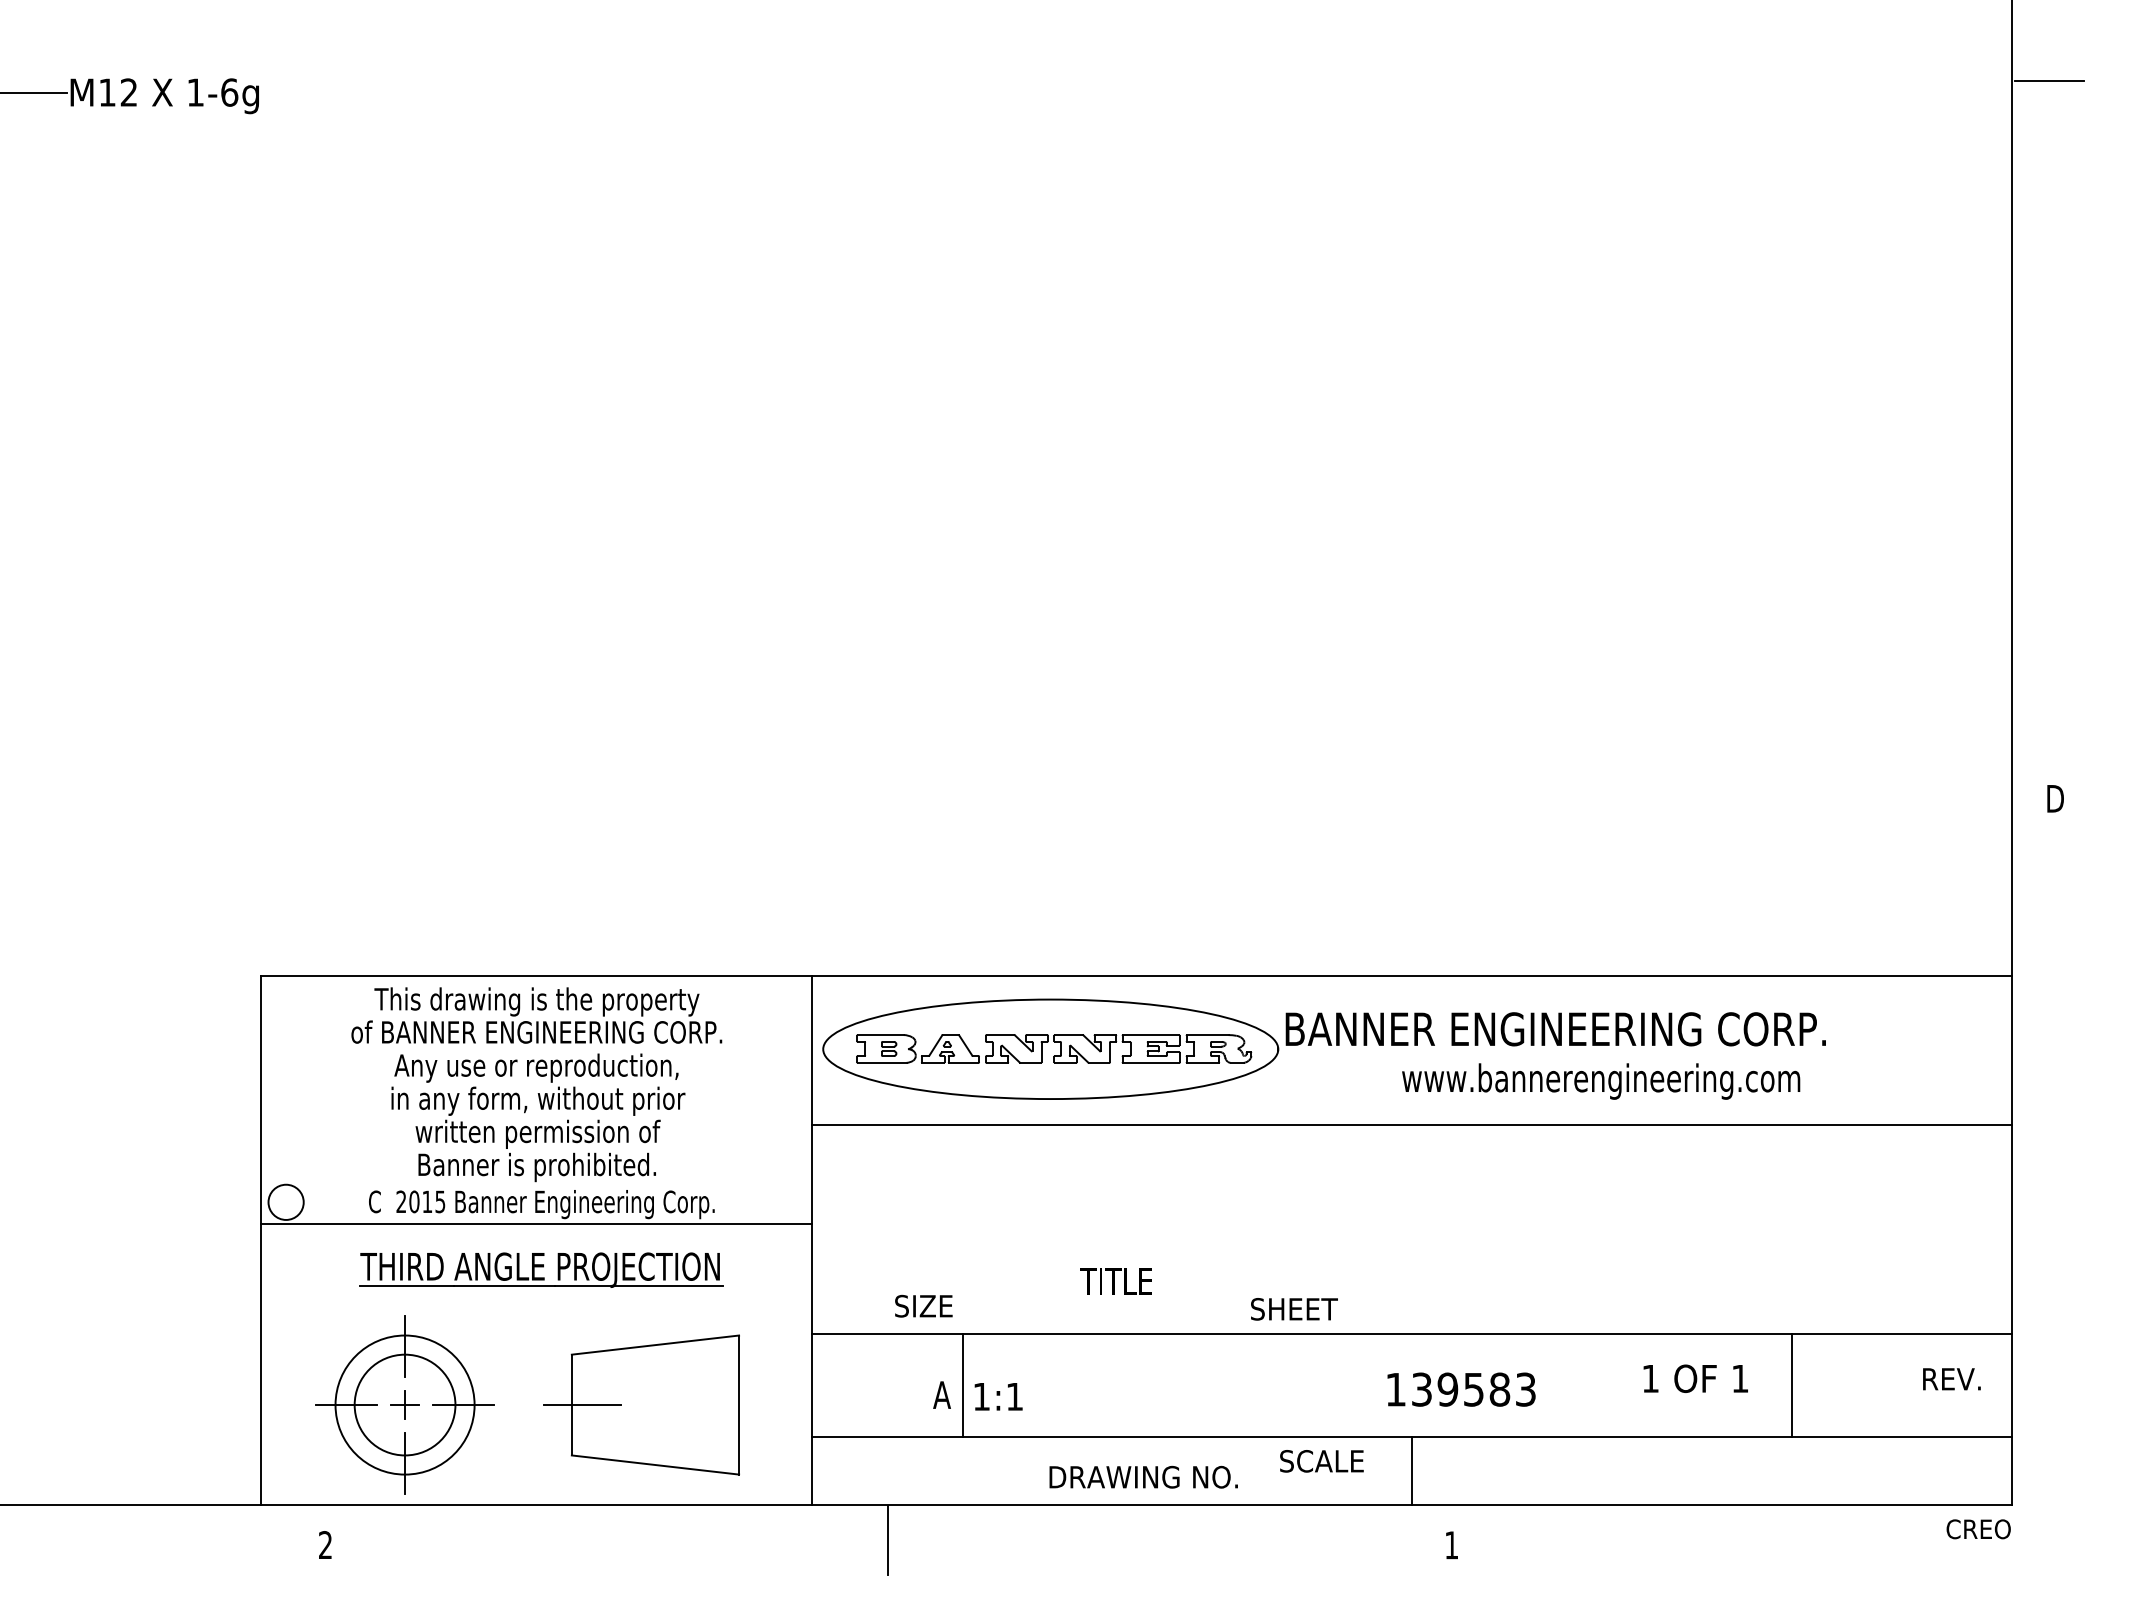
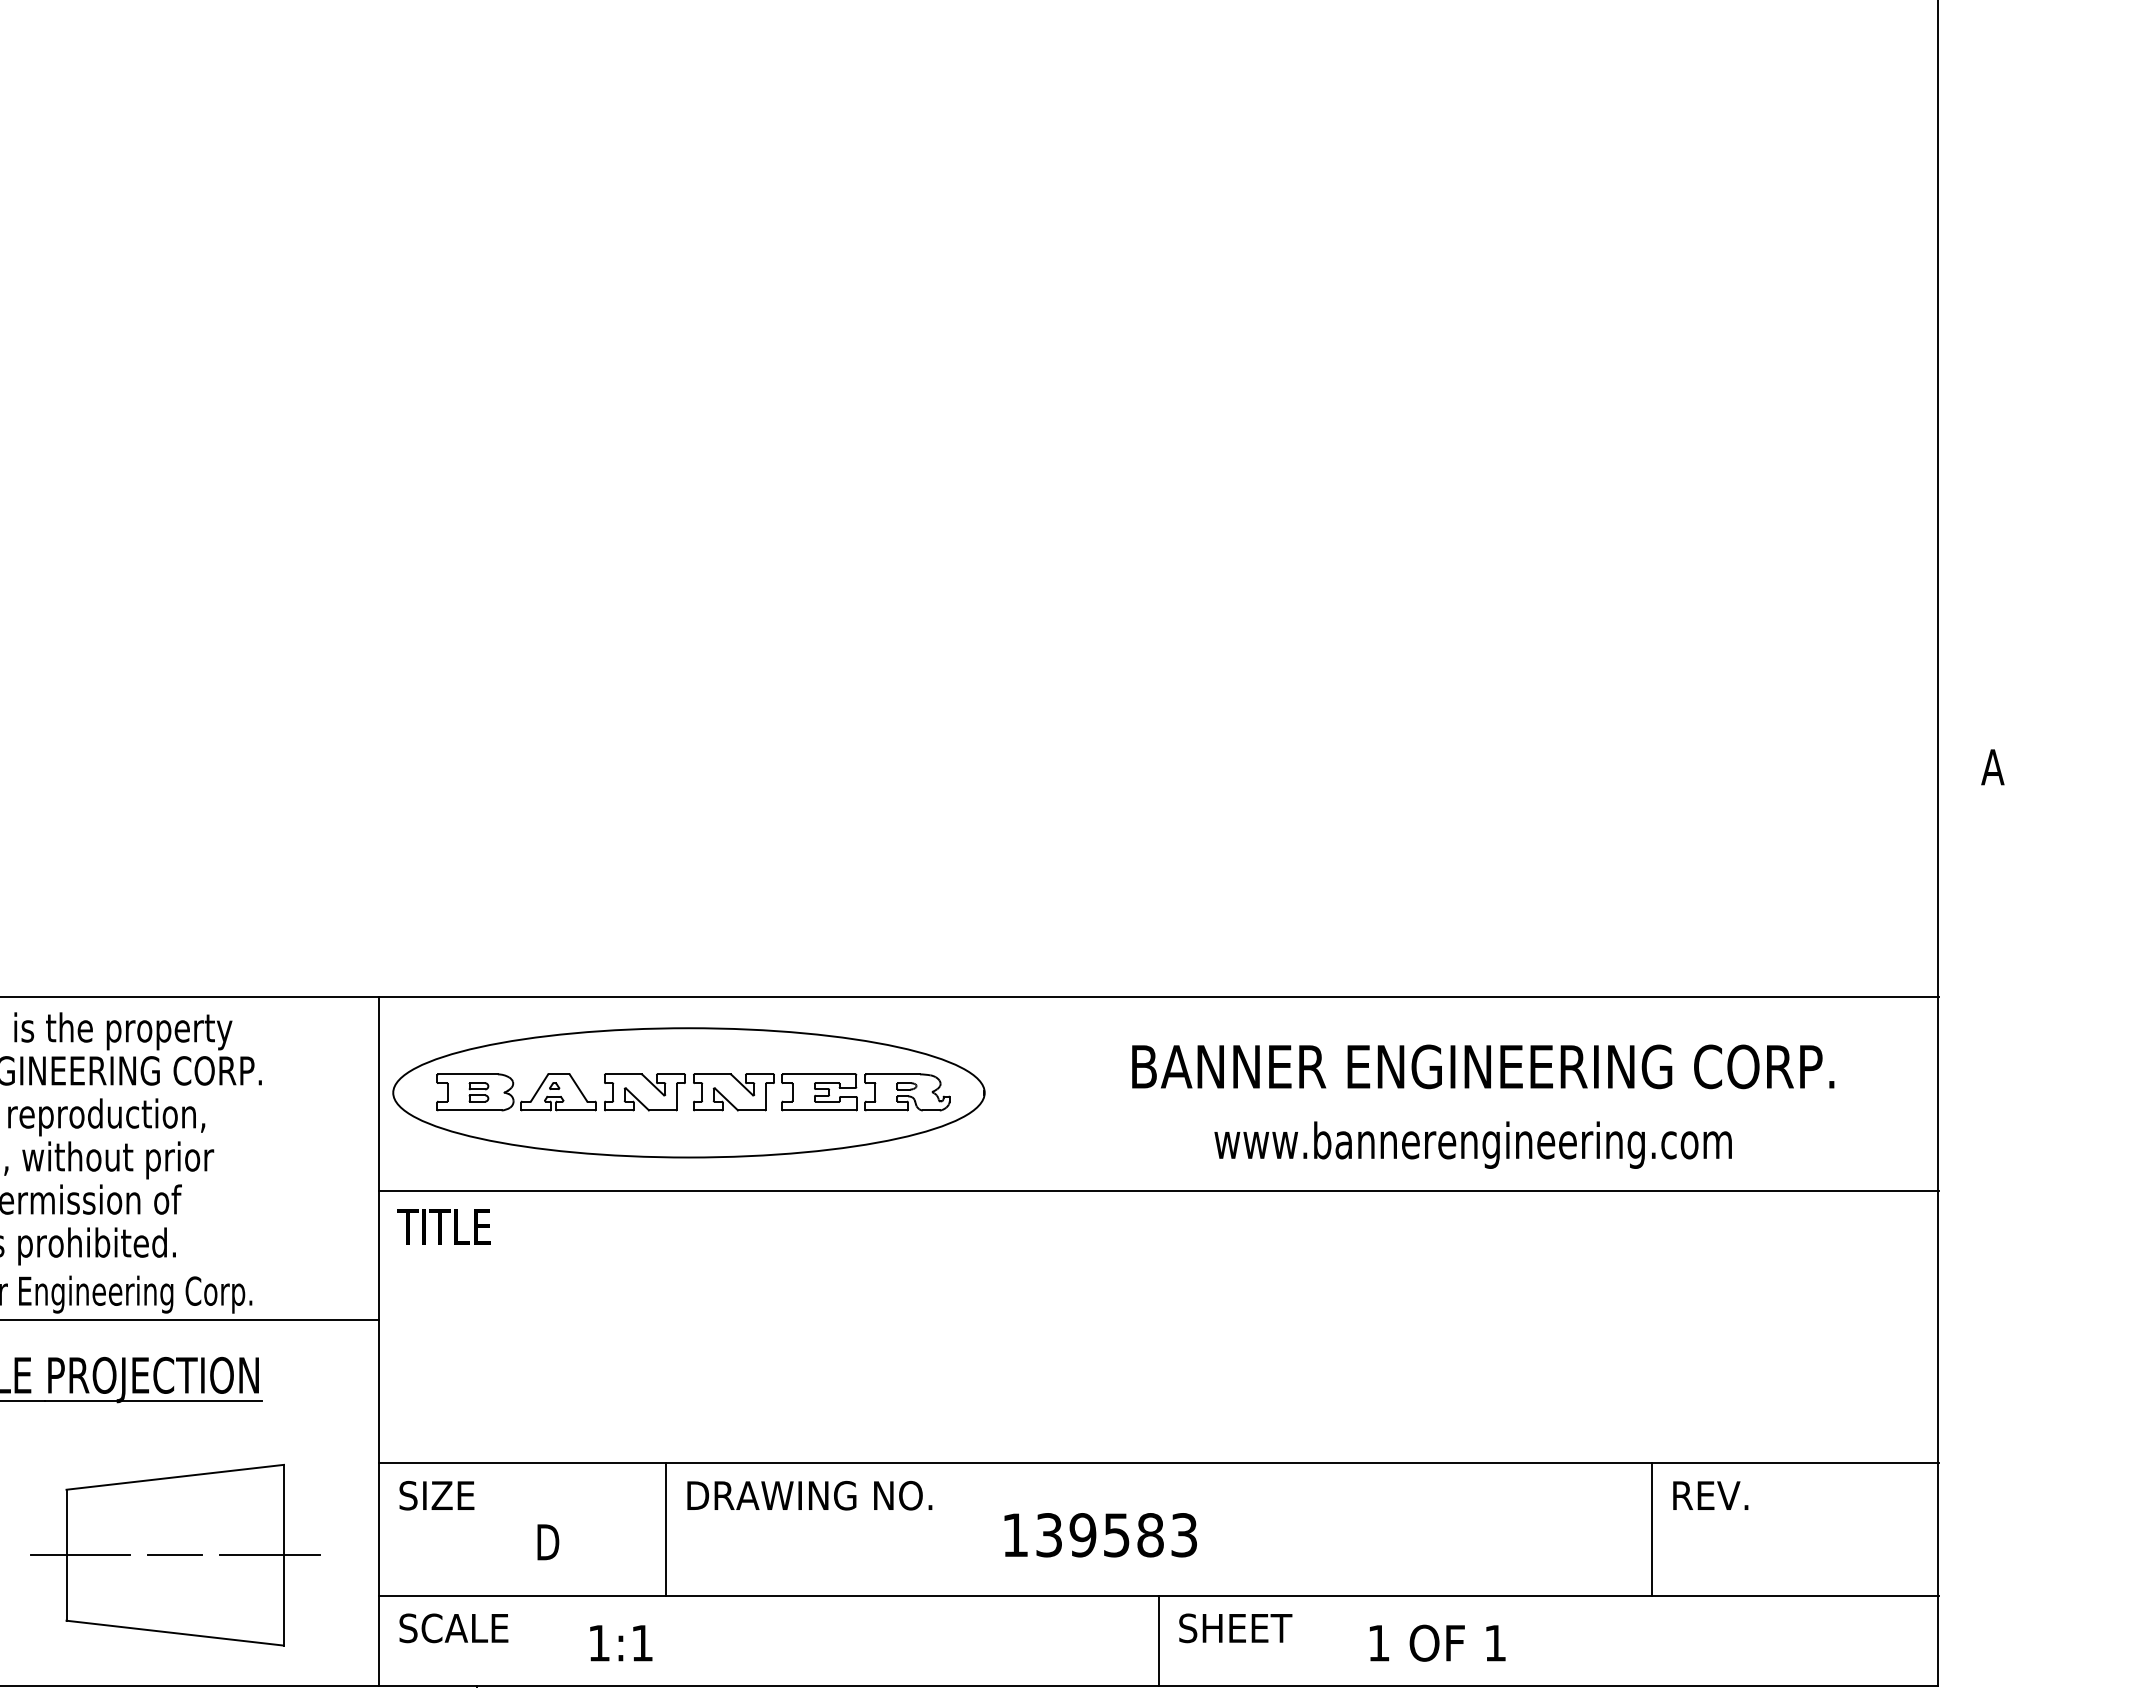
text: (2054, 798) -> (1993, 766), D -> A
text: (1555, 1029) -> (1482, 1067), moved
text: (1601, 1081) -> (1473, 1145), moved
text: (1115, 1281) -> (442, 1226), moved
text: (923, 1305) -> (436, 1494), moved
text: (1294, 1309) -> (1235, 1628), moved
text: (1695, 1378) -> (1437, 1642), moved
text: (1951, 1379) -> (1710, 1496), moved
line: (963, 1385) -> (666, 1529), moved
text: (1461, 1389) -> (1100, 1535), moved
text: (941, 1394) -> (546, 1541), A -> D
text: (998, 1396) -> (621, 1642), moved
line: (655, 1405) -> (175, 1555), added
line: (727, 1405) -> (268, 1555), added
text: (1321, 1461) -> (453, 1628), moved
text: (1143, 1476) -> (809, 1494), moved

